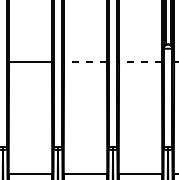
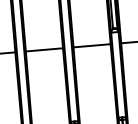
line: (85, 61) -> (44, 49), dashed -> solid
line: (140, 61) -> (92, 45), dashed -> solid

